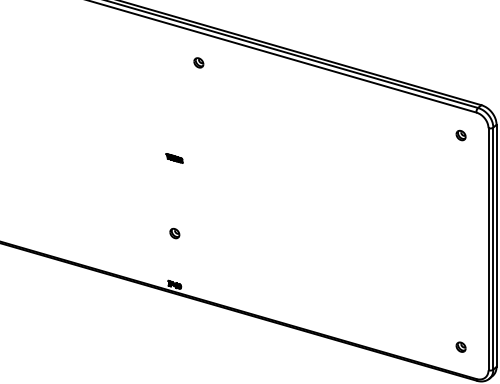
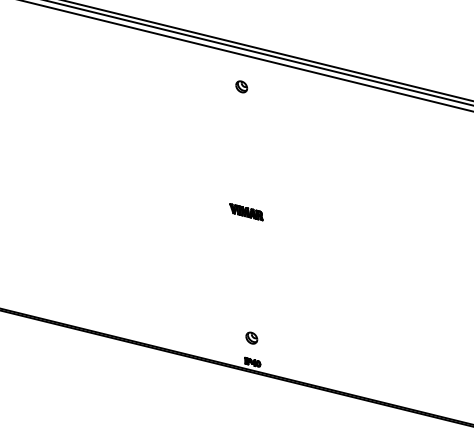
part: (198, 62) -> (241, 86), moved
part: (174, 158) -> (246, 212), size x1.67
part: (174, 233) -> (251, 338), moved

